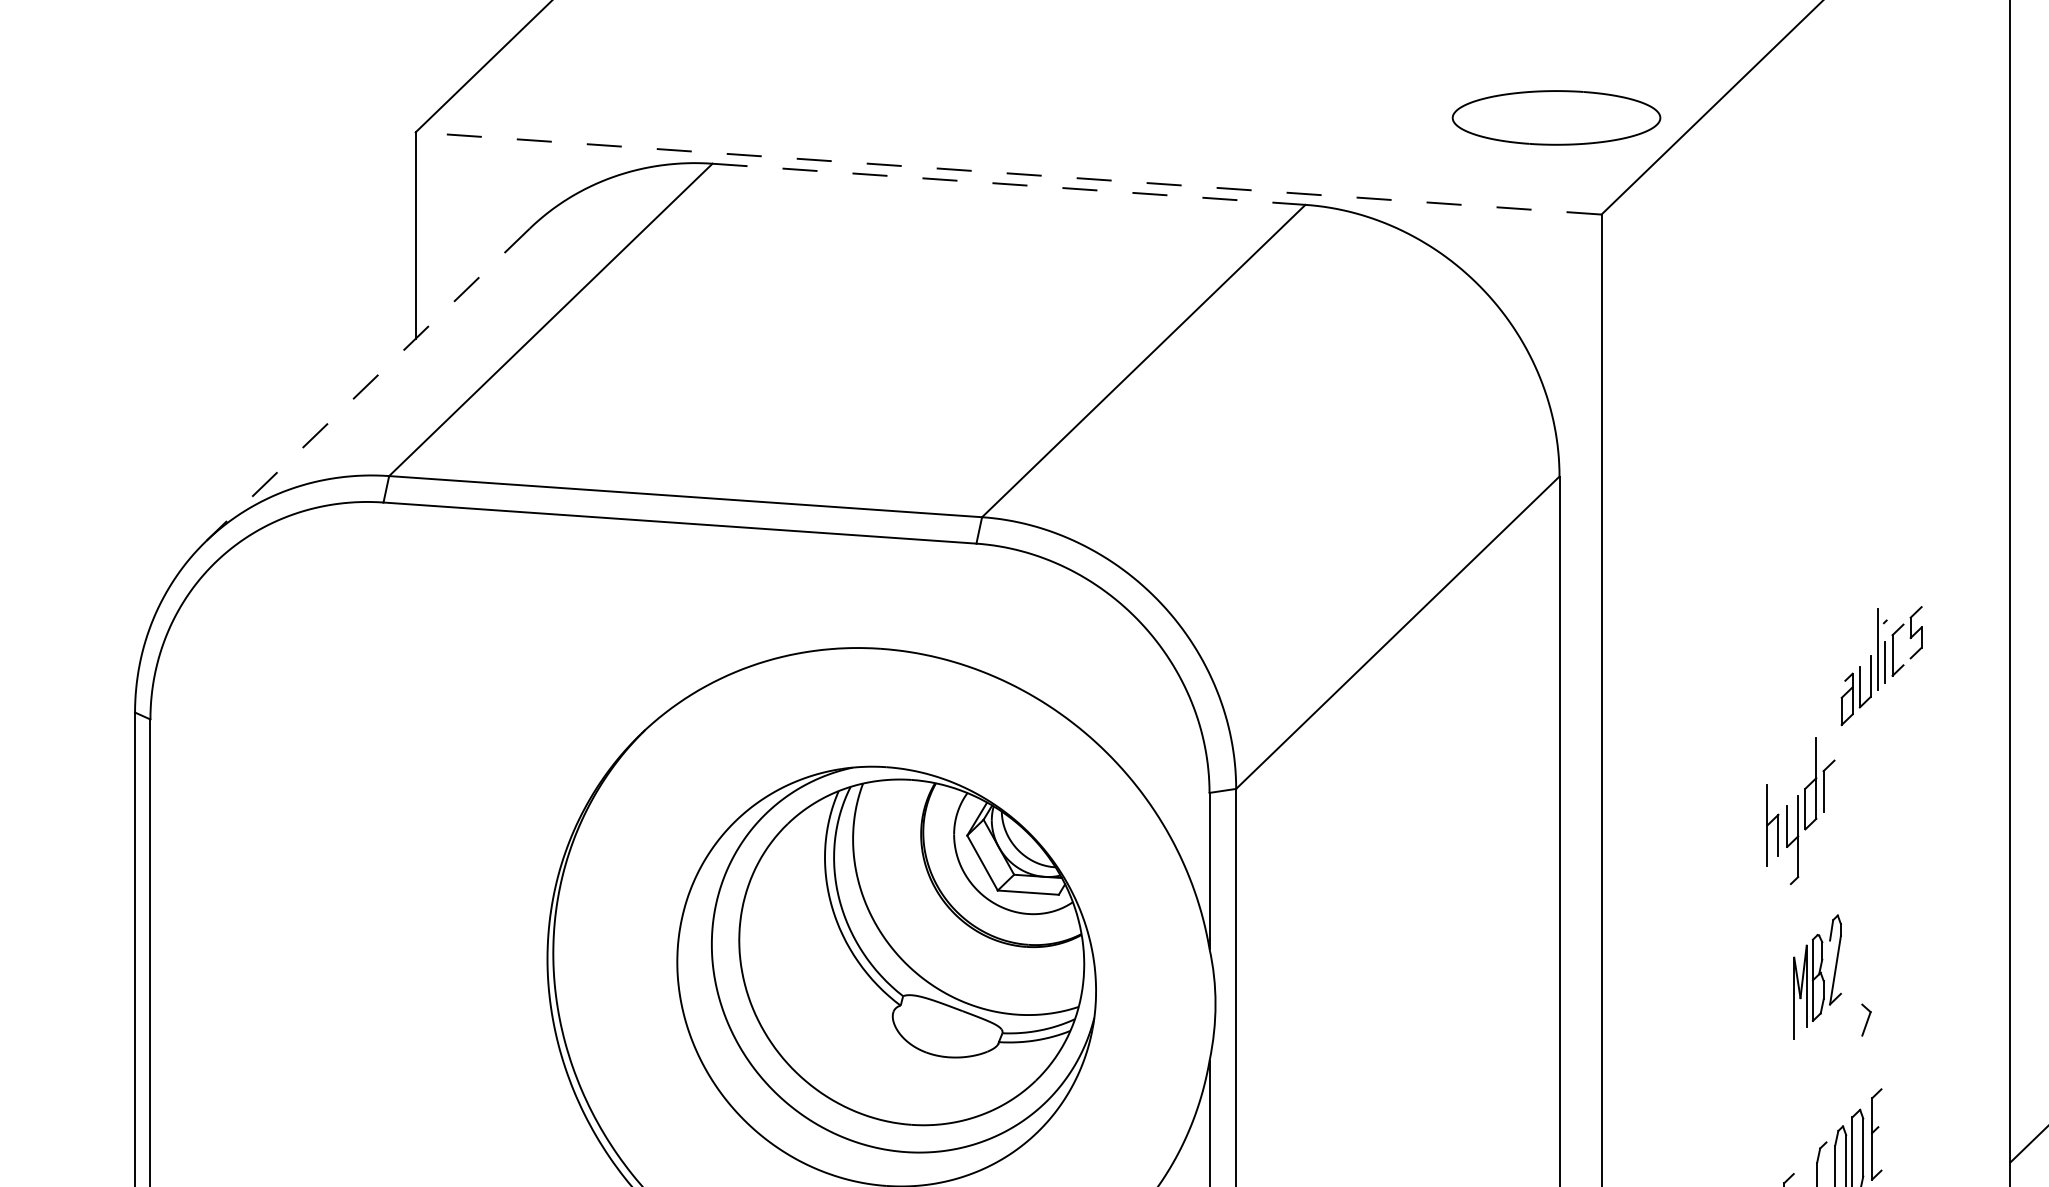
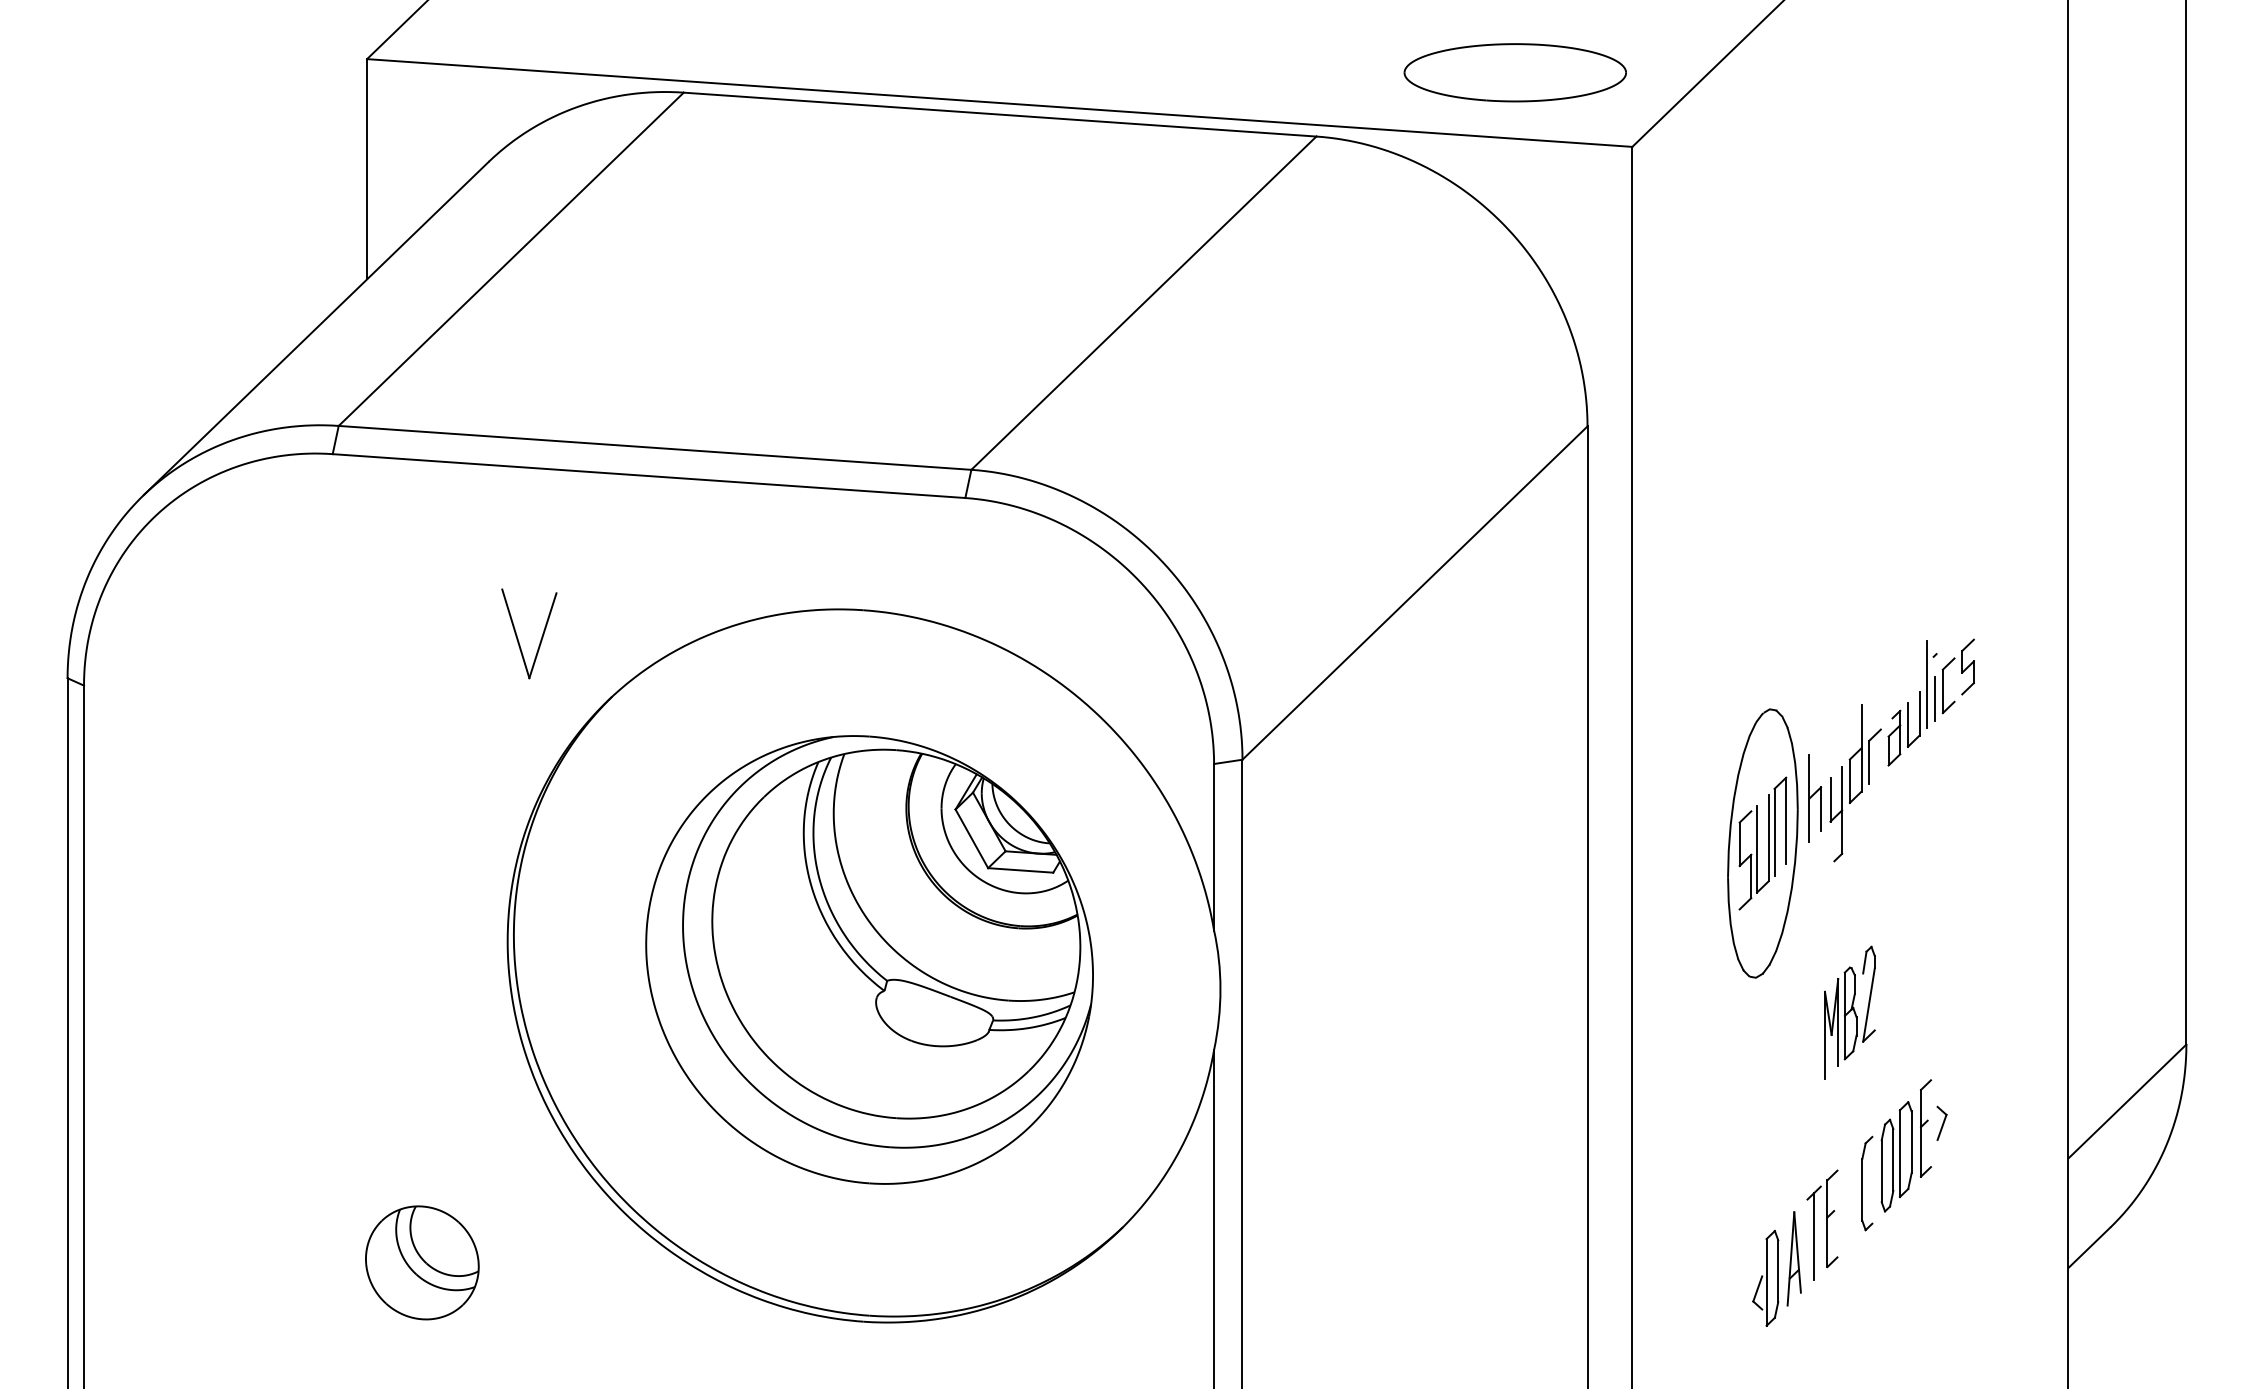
part: (1555, 117) -> (1514, 72), moved
line: (1008, 172) -> (999, 102), dashed -> solid
line: (1009, 184) -> (1000, 114), dashed -> solid
line: (368, 384) -> (316, 328), dashed -> solid
part: (1880, 665) -> (1930, 702), moved
part: (557, 675) -> (518, 638), added
part: (1723, 867) -> (1762, 843), added
part: (1817, 977) -> (1849, 1012), moved
part: (1865, 1019) -> (1941, 1122), moved

